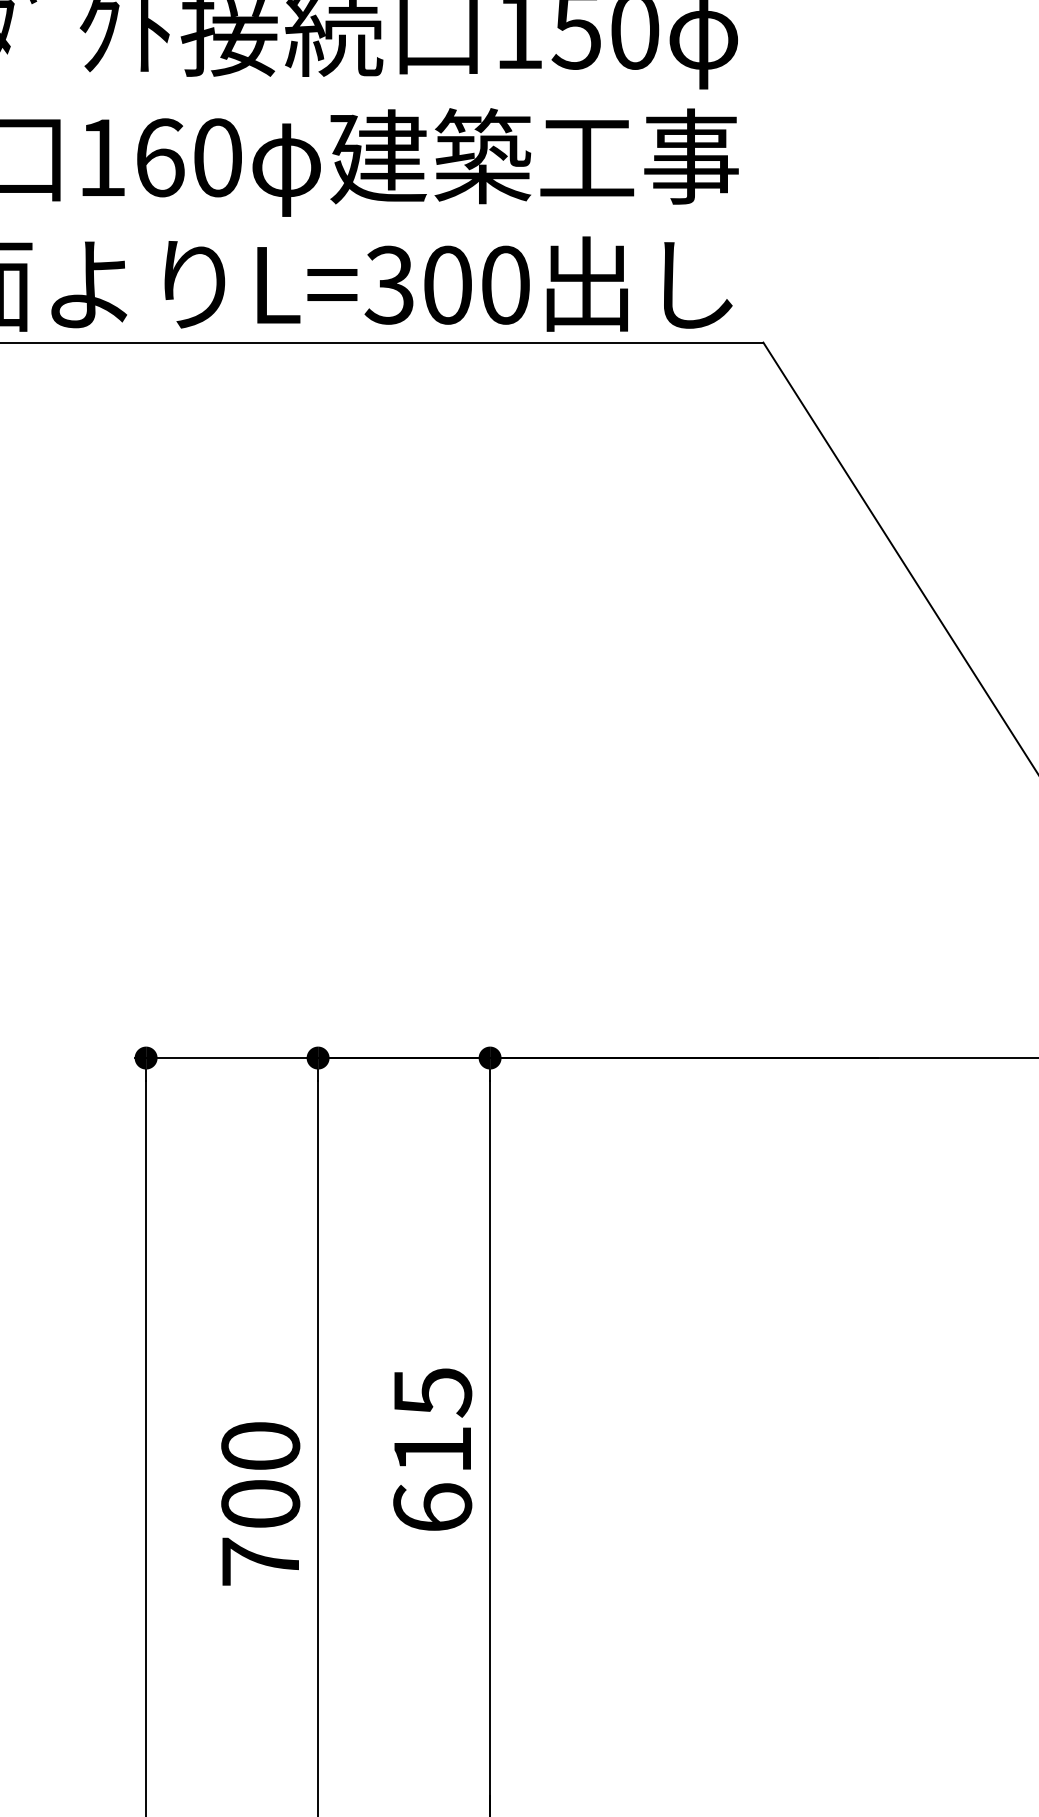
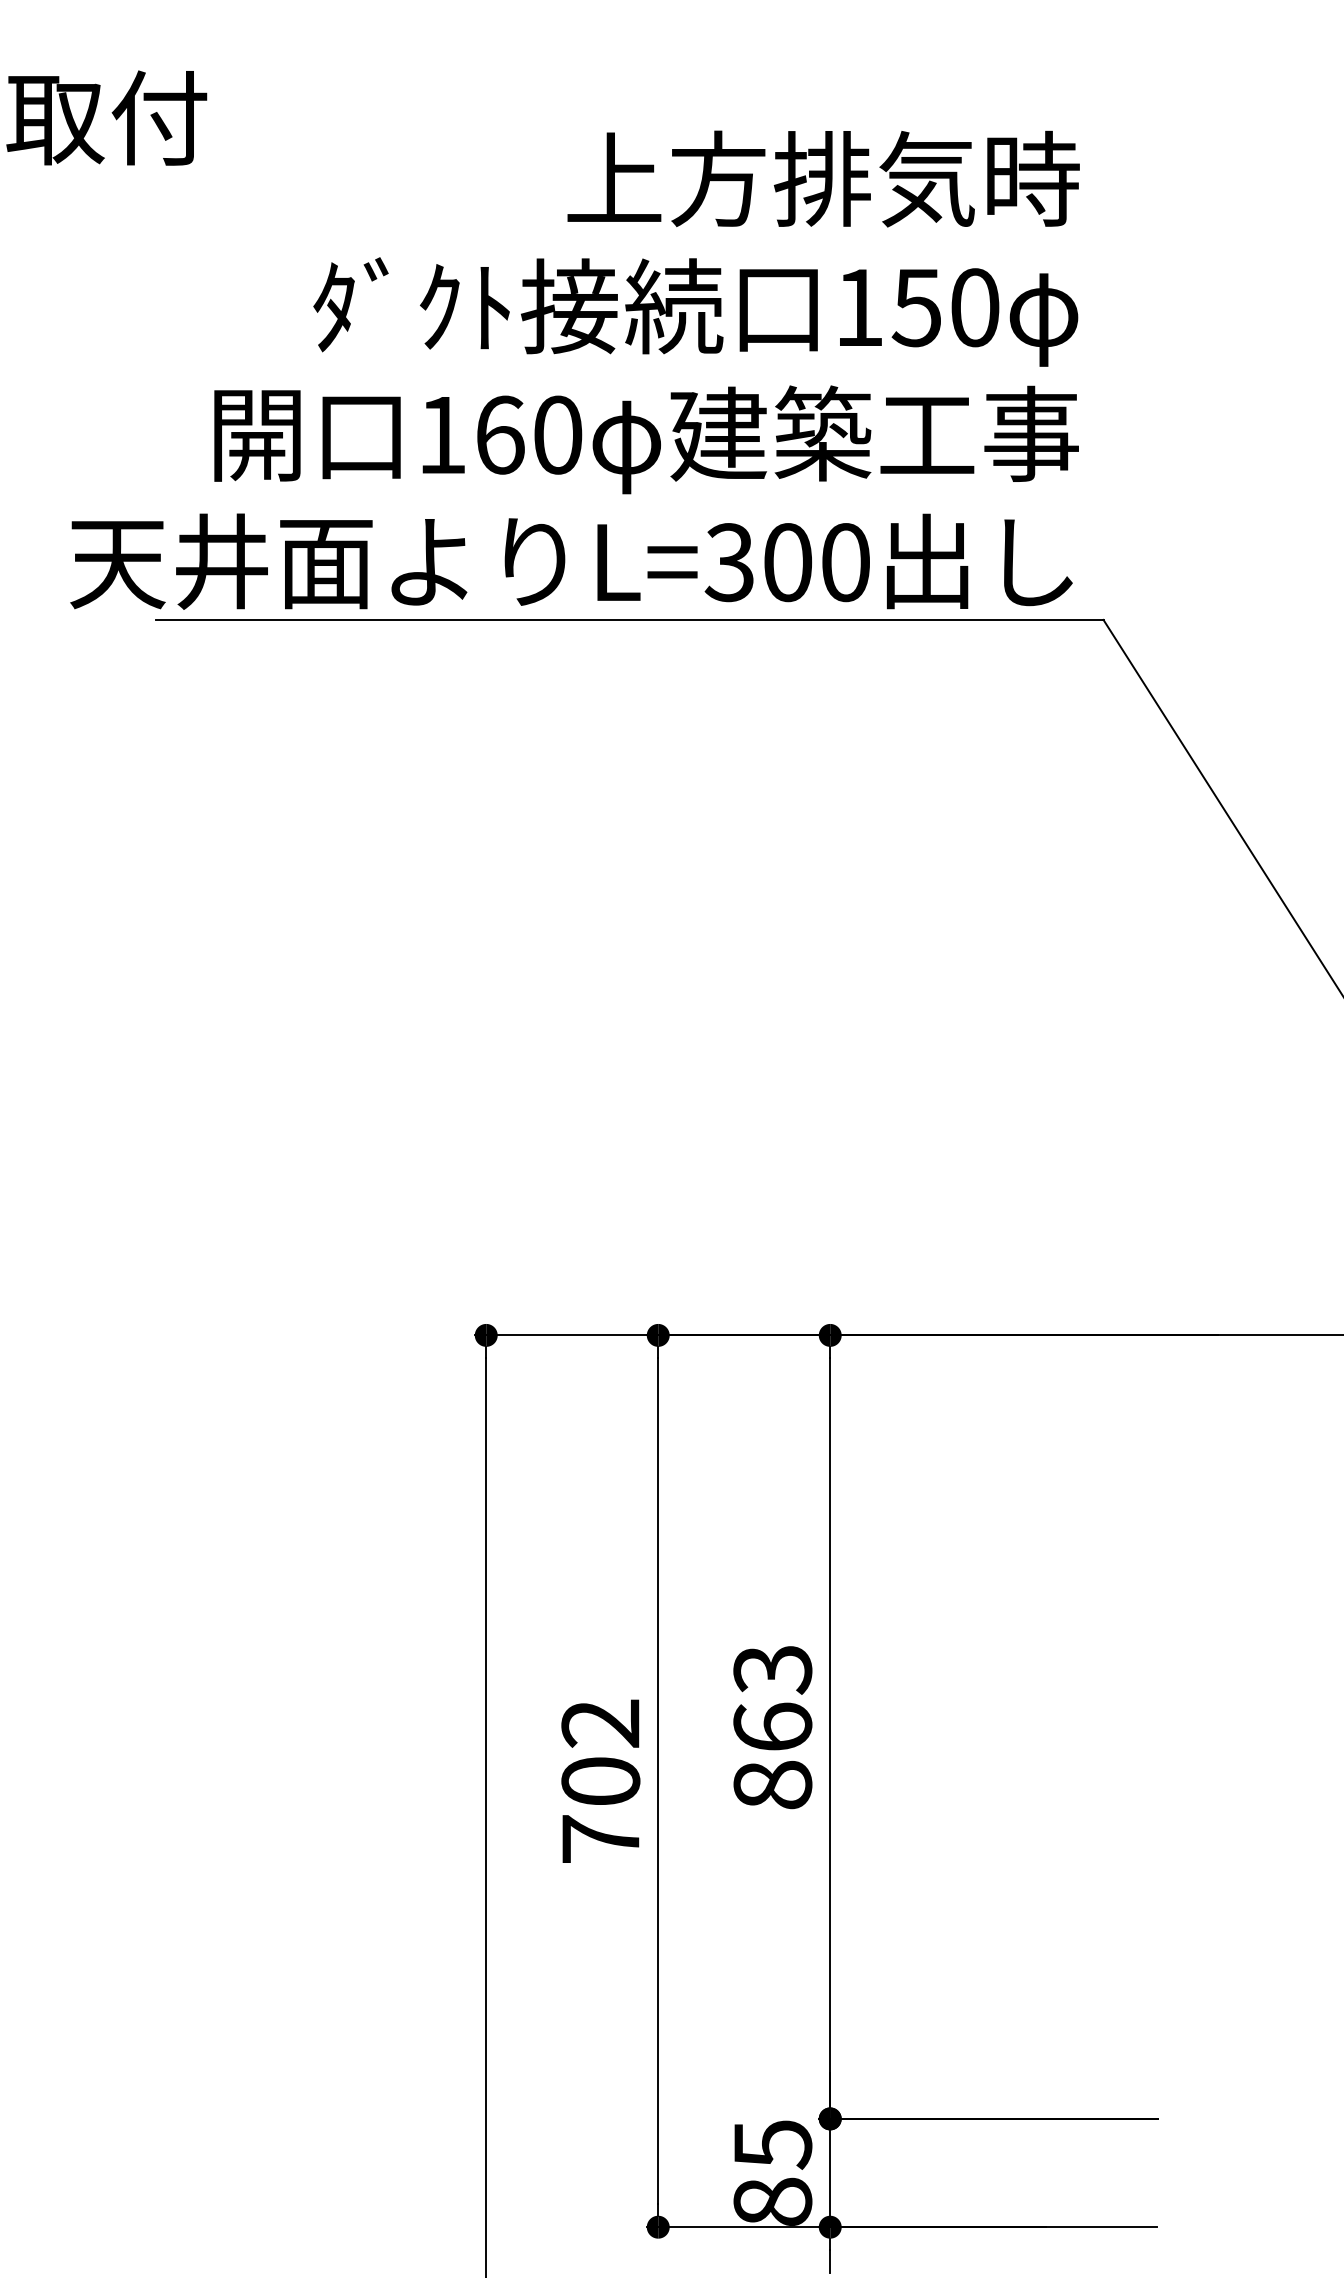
text: (260, 1446) -> (600, 1723), 700 -> 702
text: (432, 1450) -> (772, 1727), 615 -> 863

